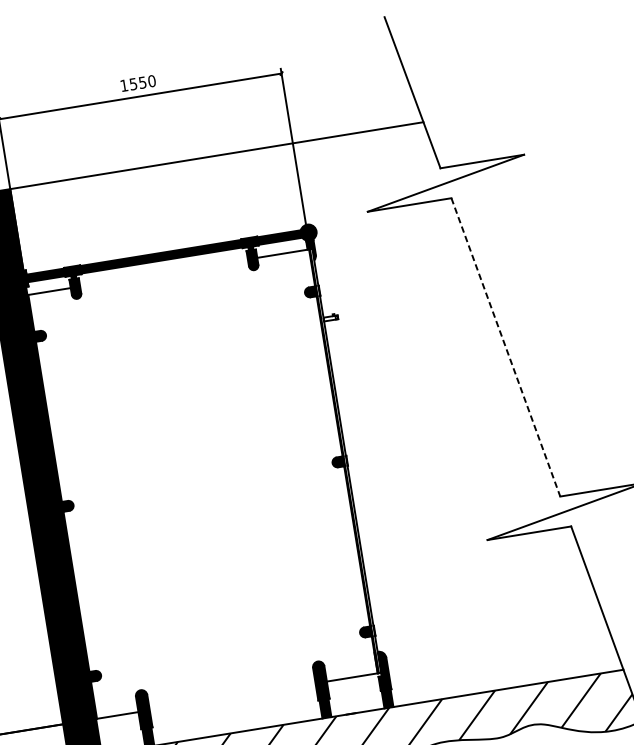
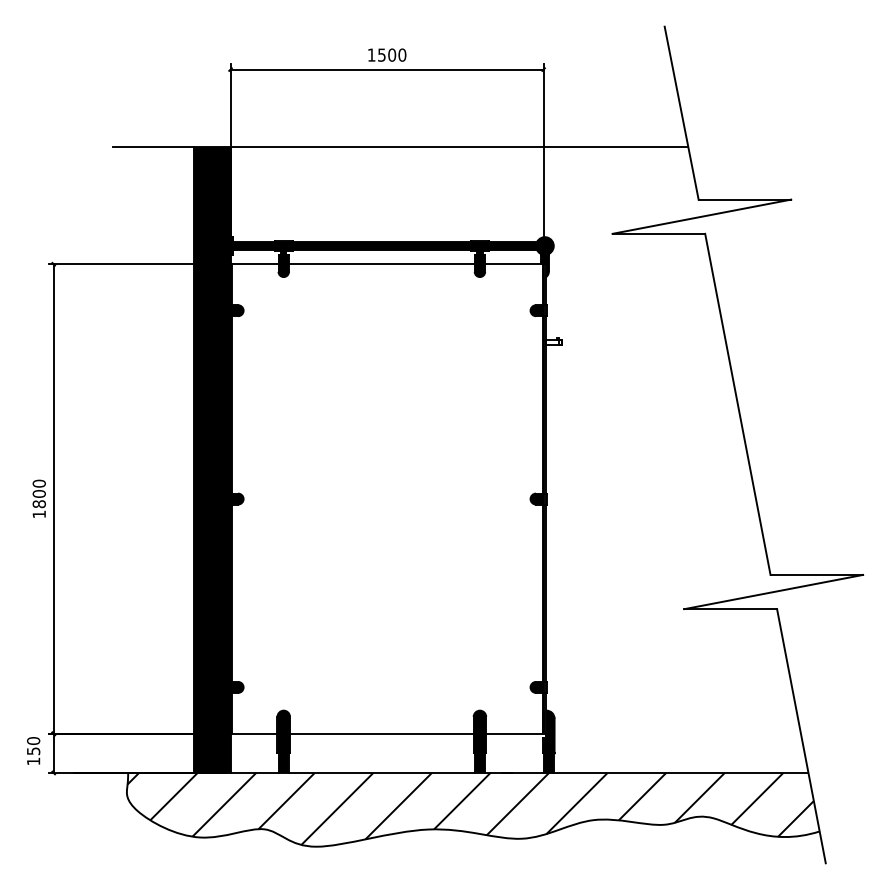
text: (142, 82) -> (392, 54), 1550 -> 1500
line: (163, 273) -> (381, 264), added
line: (505, 347) -> (737, 404), dashed -> solid
line: (232, 696) -> (381, 733), added

